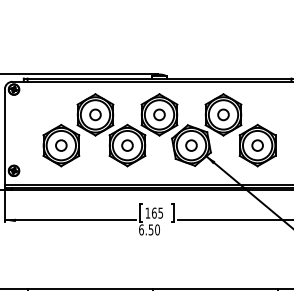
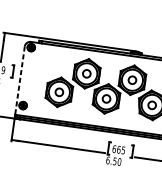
line: (4, 137) -> (19, 80), solid -> dashed
text: (147, 212) -> (114, 148), 165 -> 665

